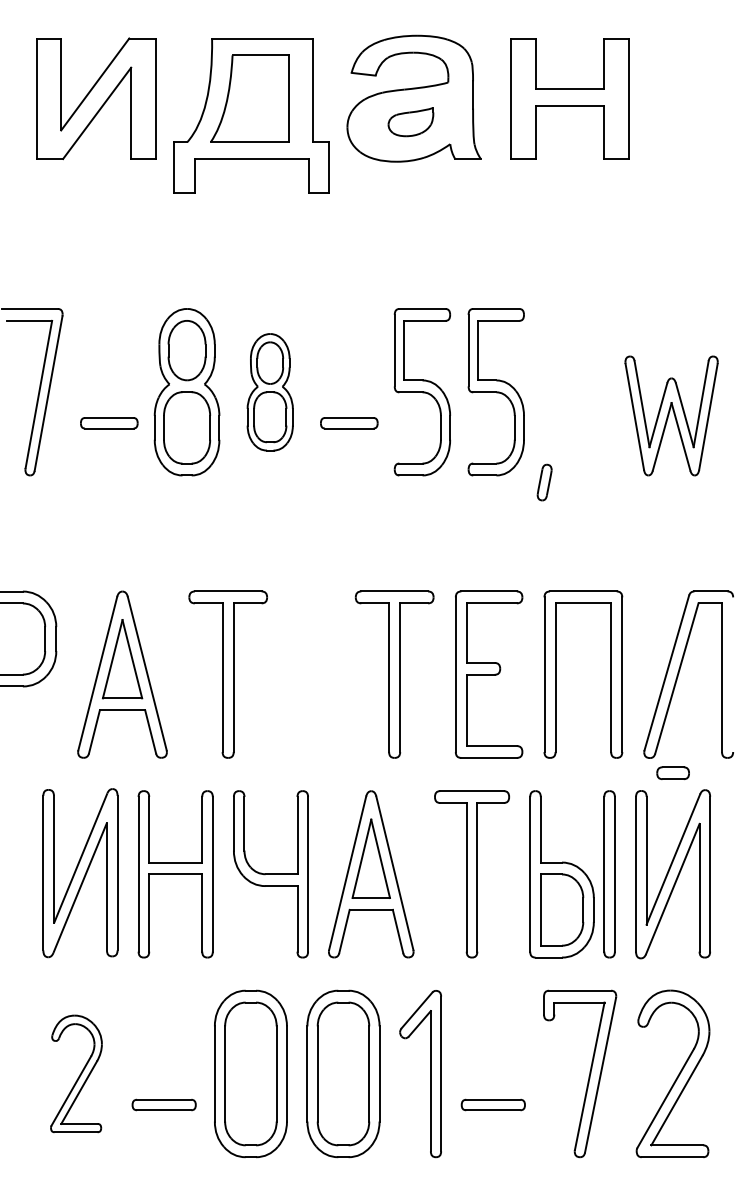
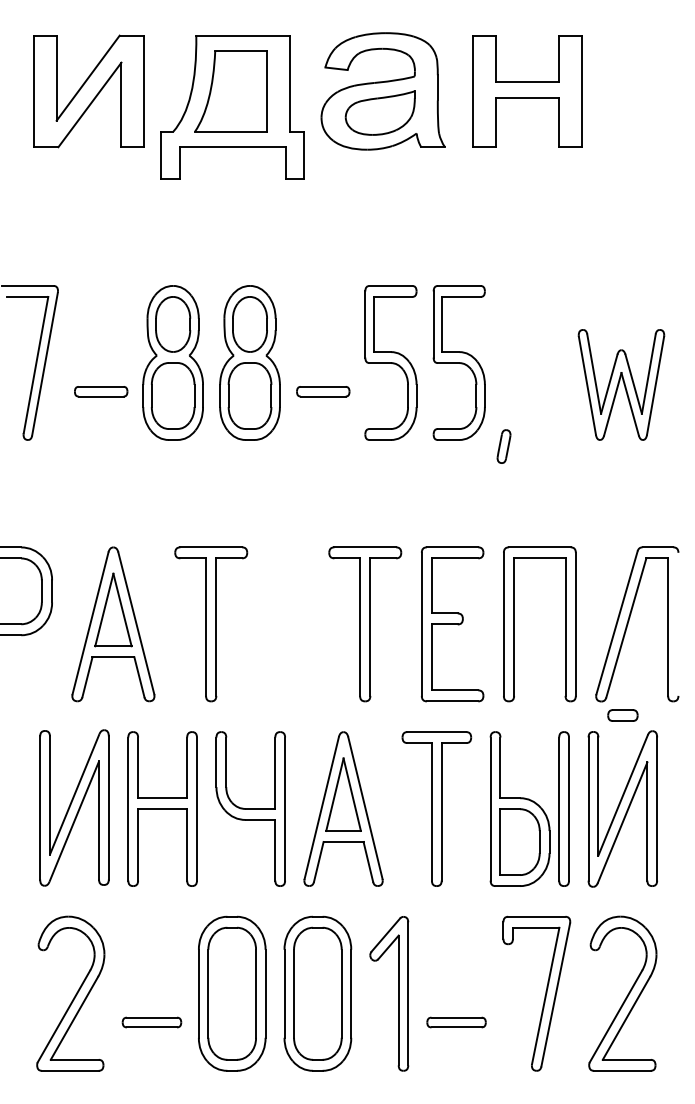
part: (410, 121) -> (379, 112), size x1.67
part: (270, 392) -> (250, 363), size x1.43
part: (76, 1073) -> (70, 993), size x1.43

